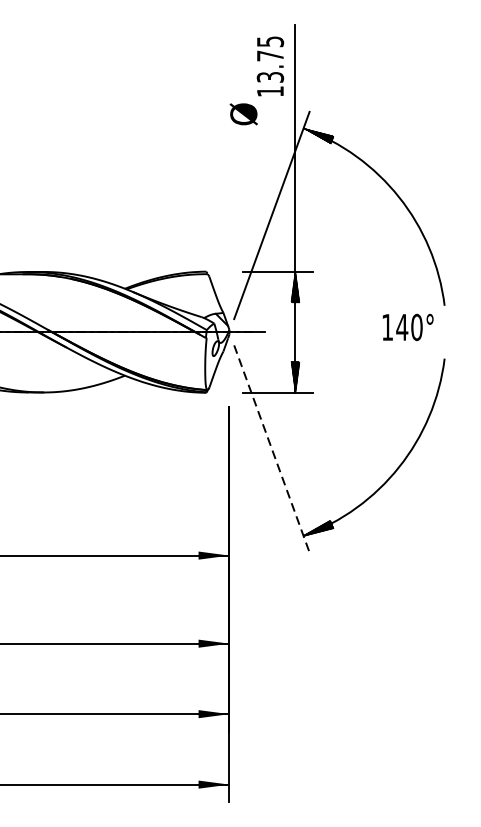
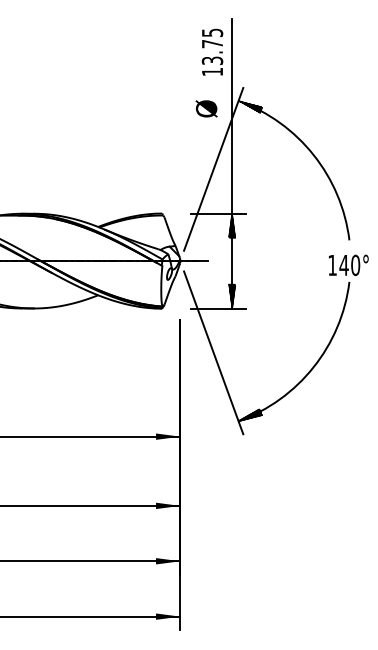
text: (243, 113) -> (206, 108), moved
text: (407, 327) -> (348, 265), moved
line: (271, 448) -> (213, 352), dashed -> solid

